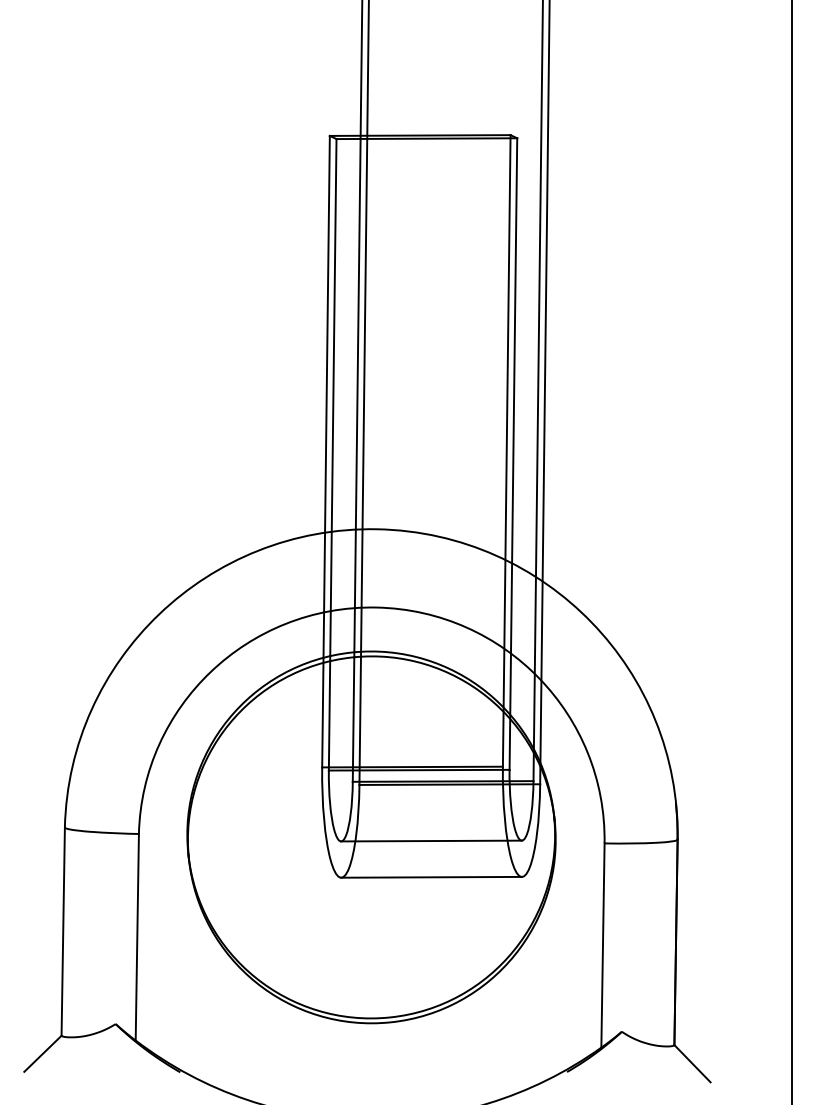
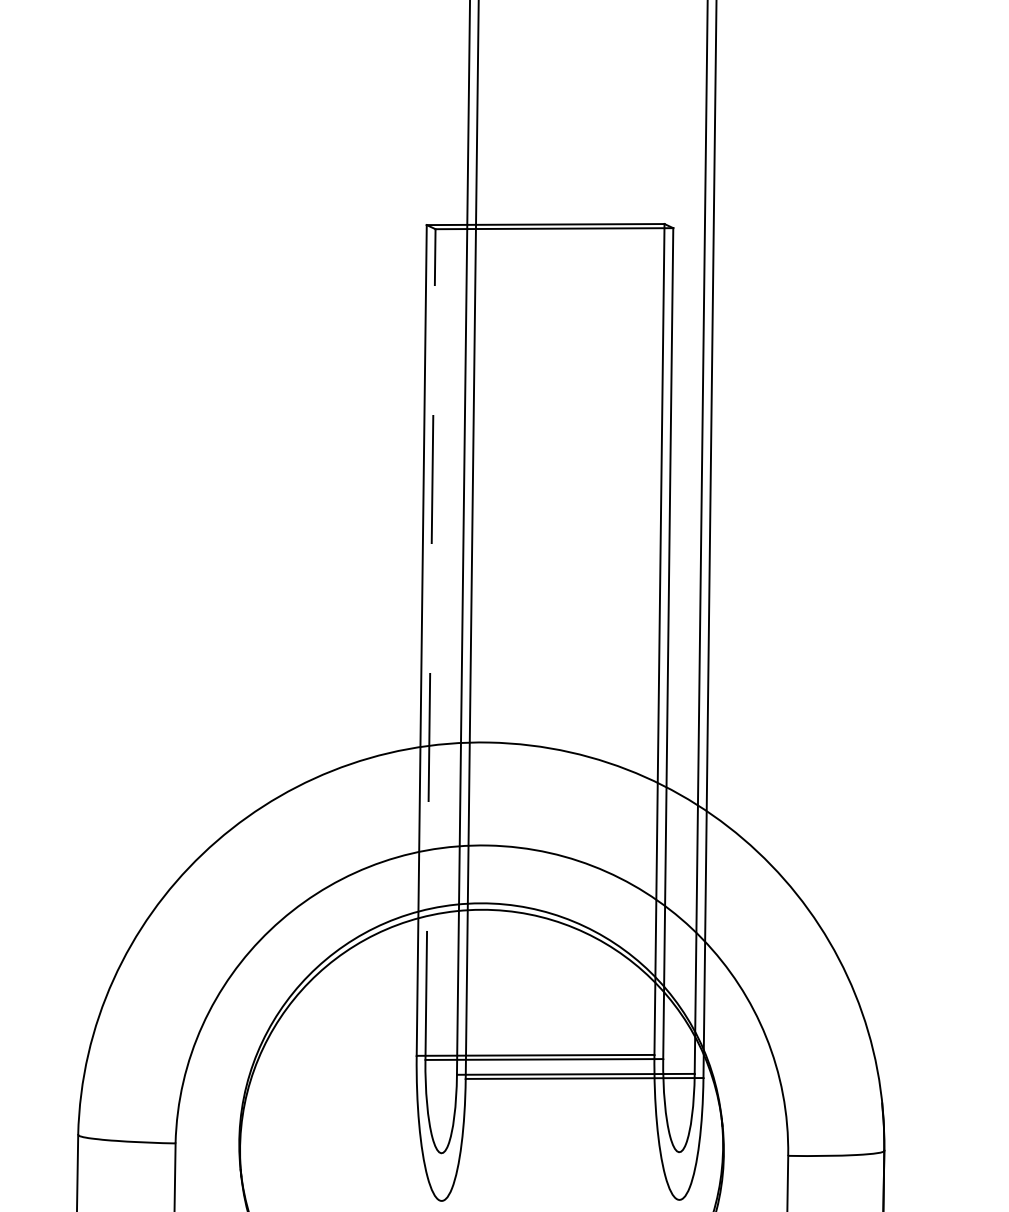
line: (332, 454) -> (430, 644), solid -> dashed
line: (431, 840) -> (560, 1152), removed
line: (431, 876) -> (560, 1199), removed

